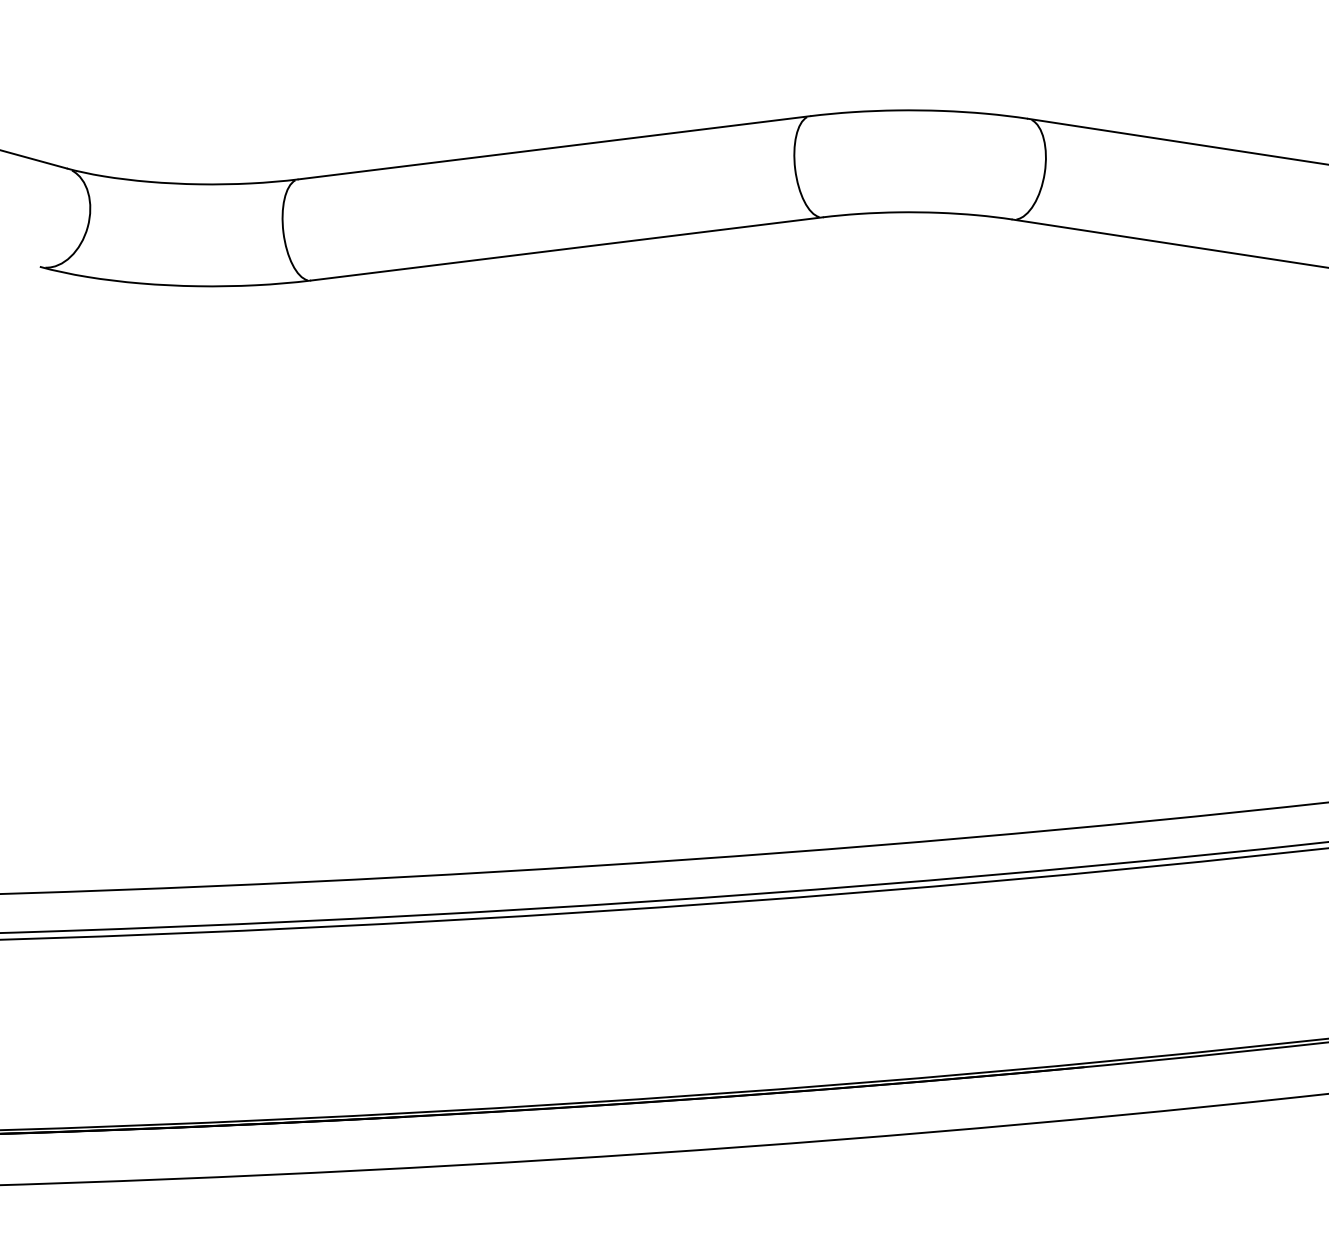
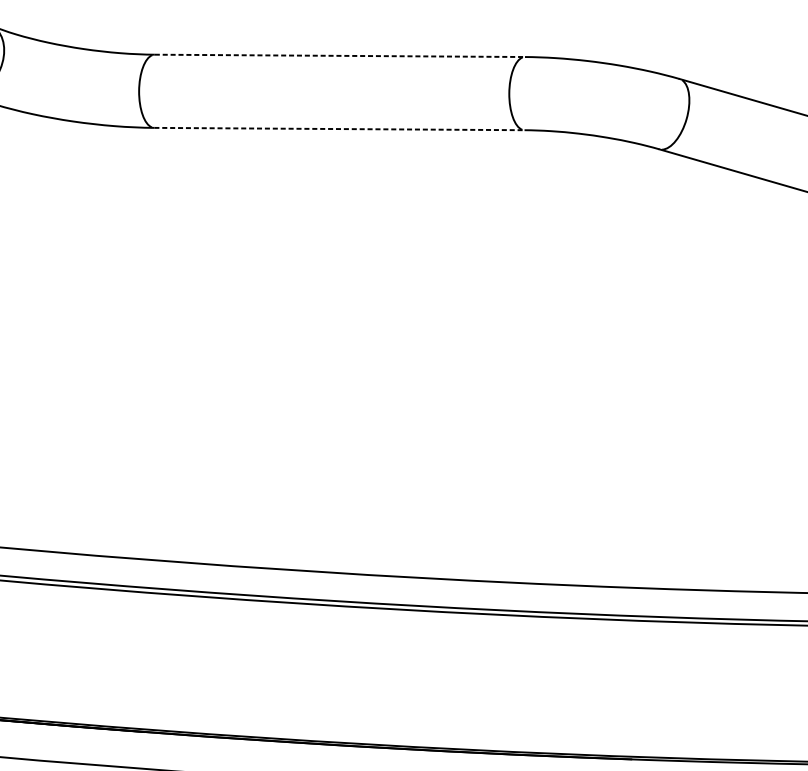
line: (554, 147) -> (339, 55), solid -> dashed
line: (566, 248) -> (339, 128), solid -> dashed

